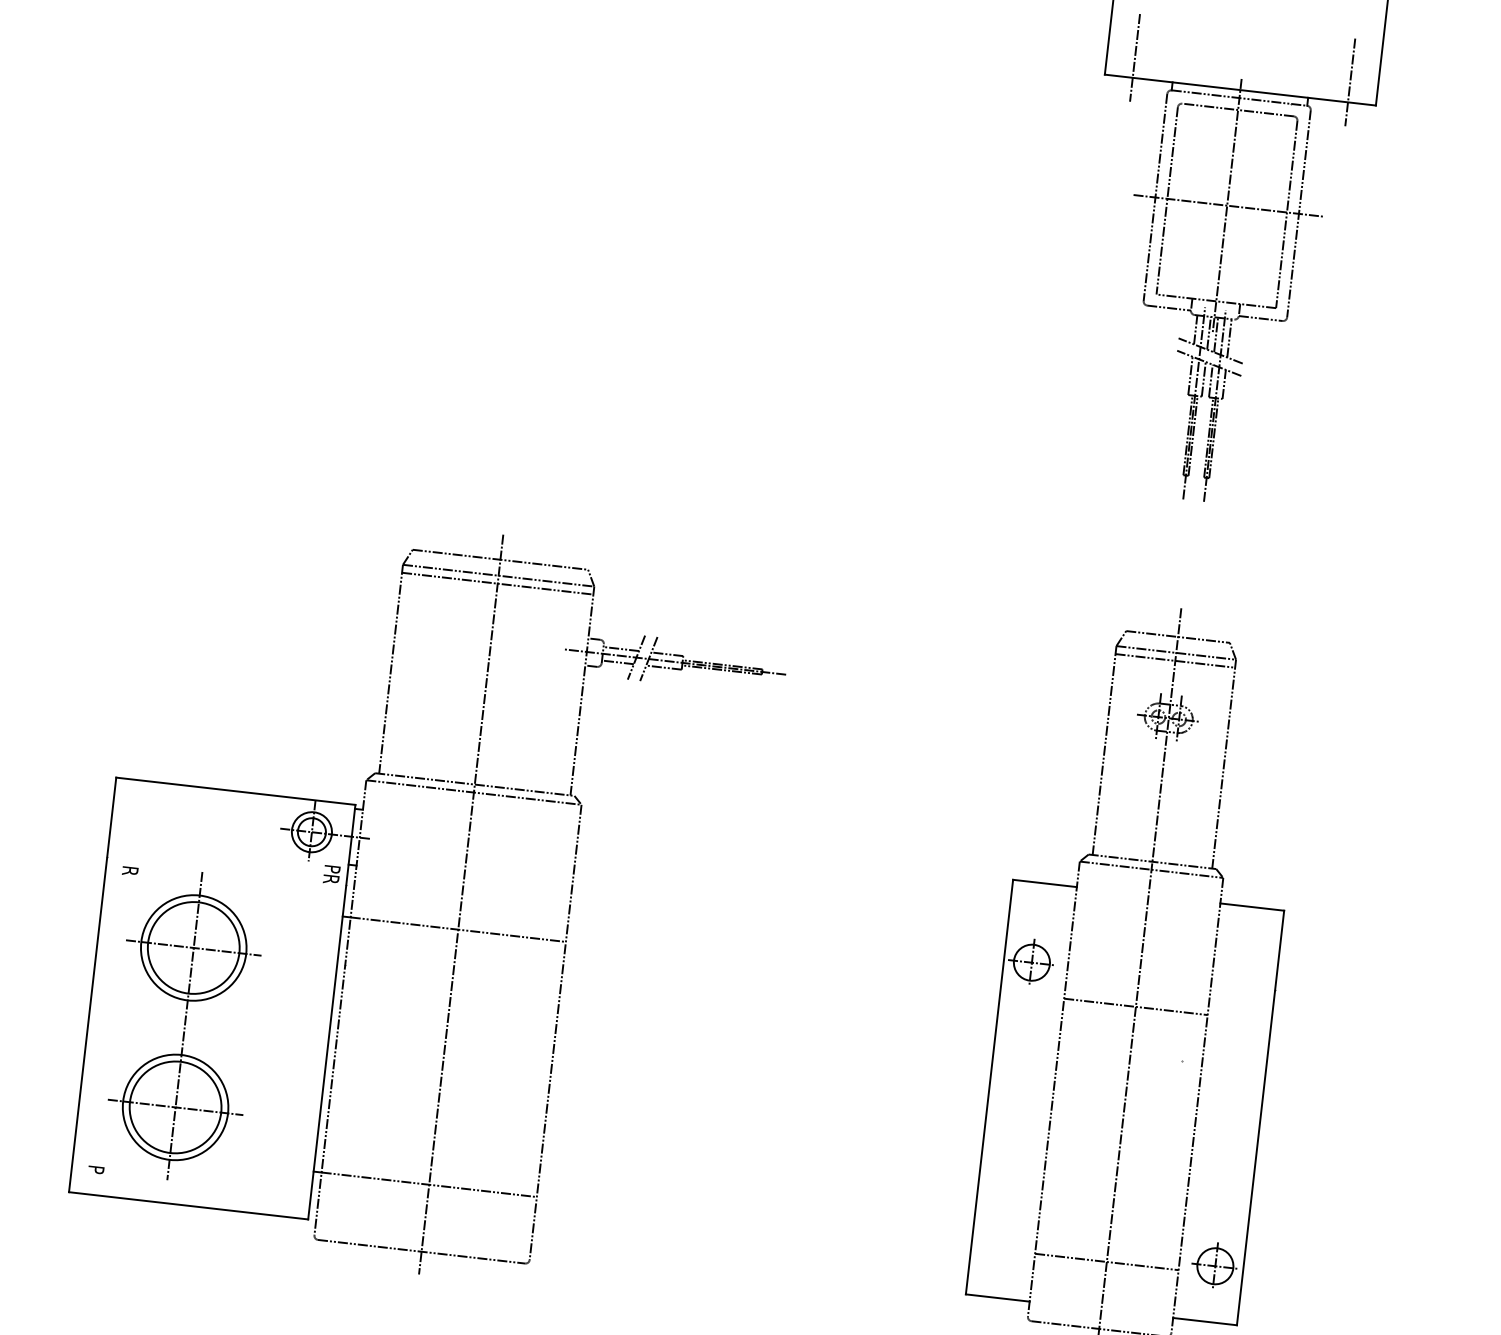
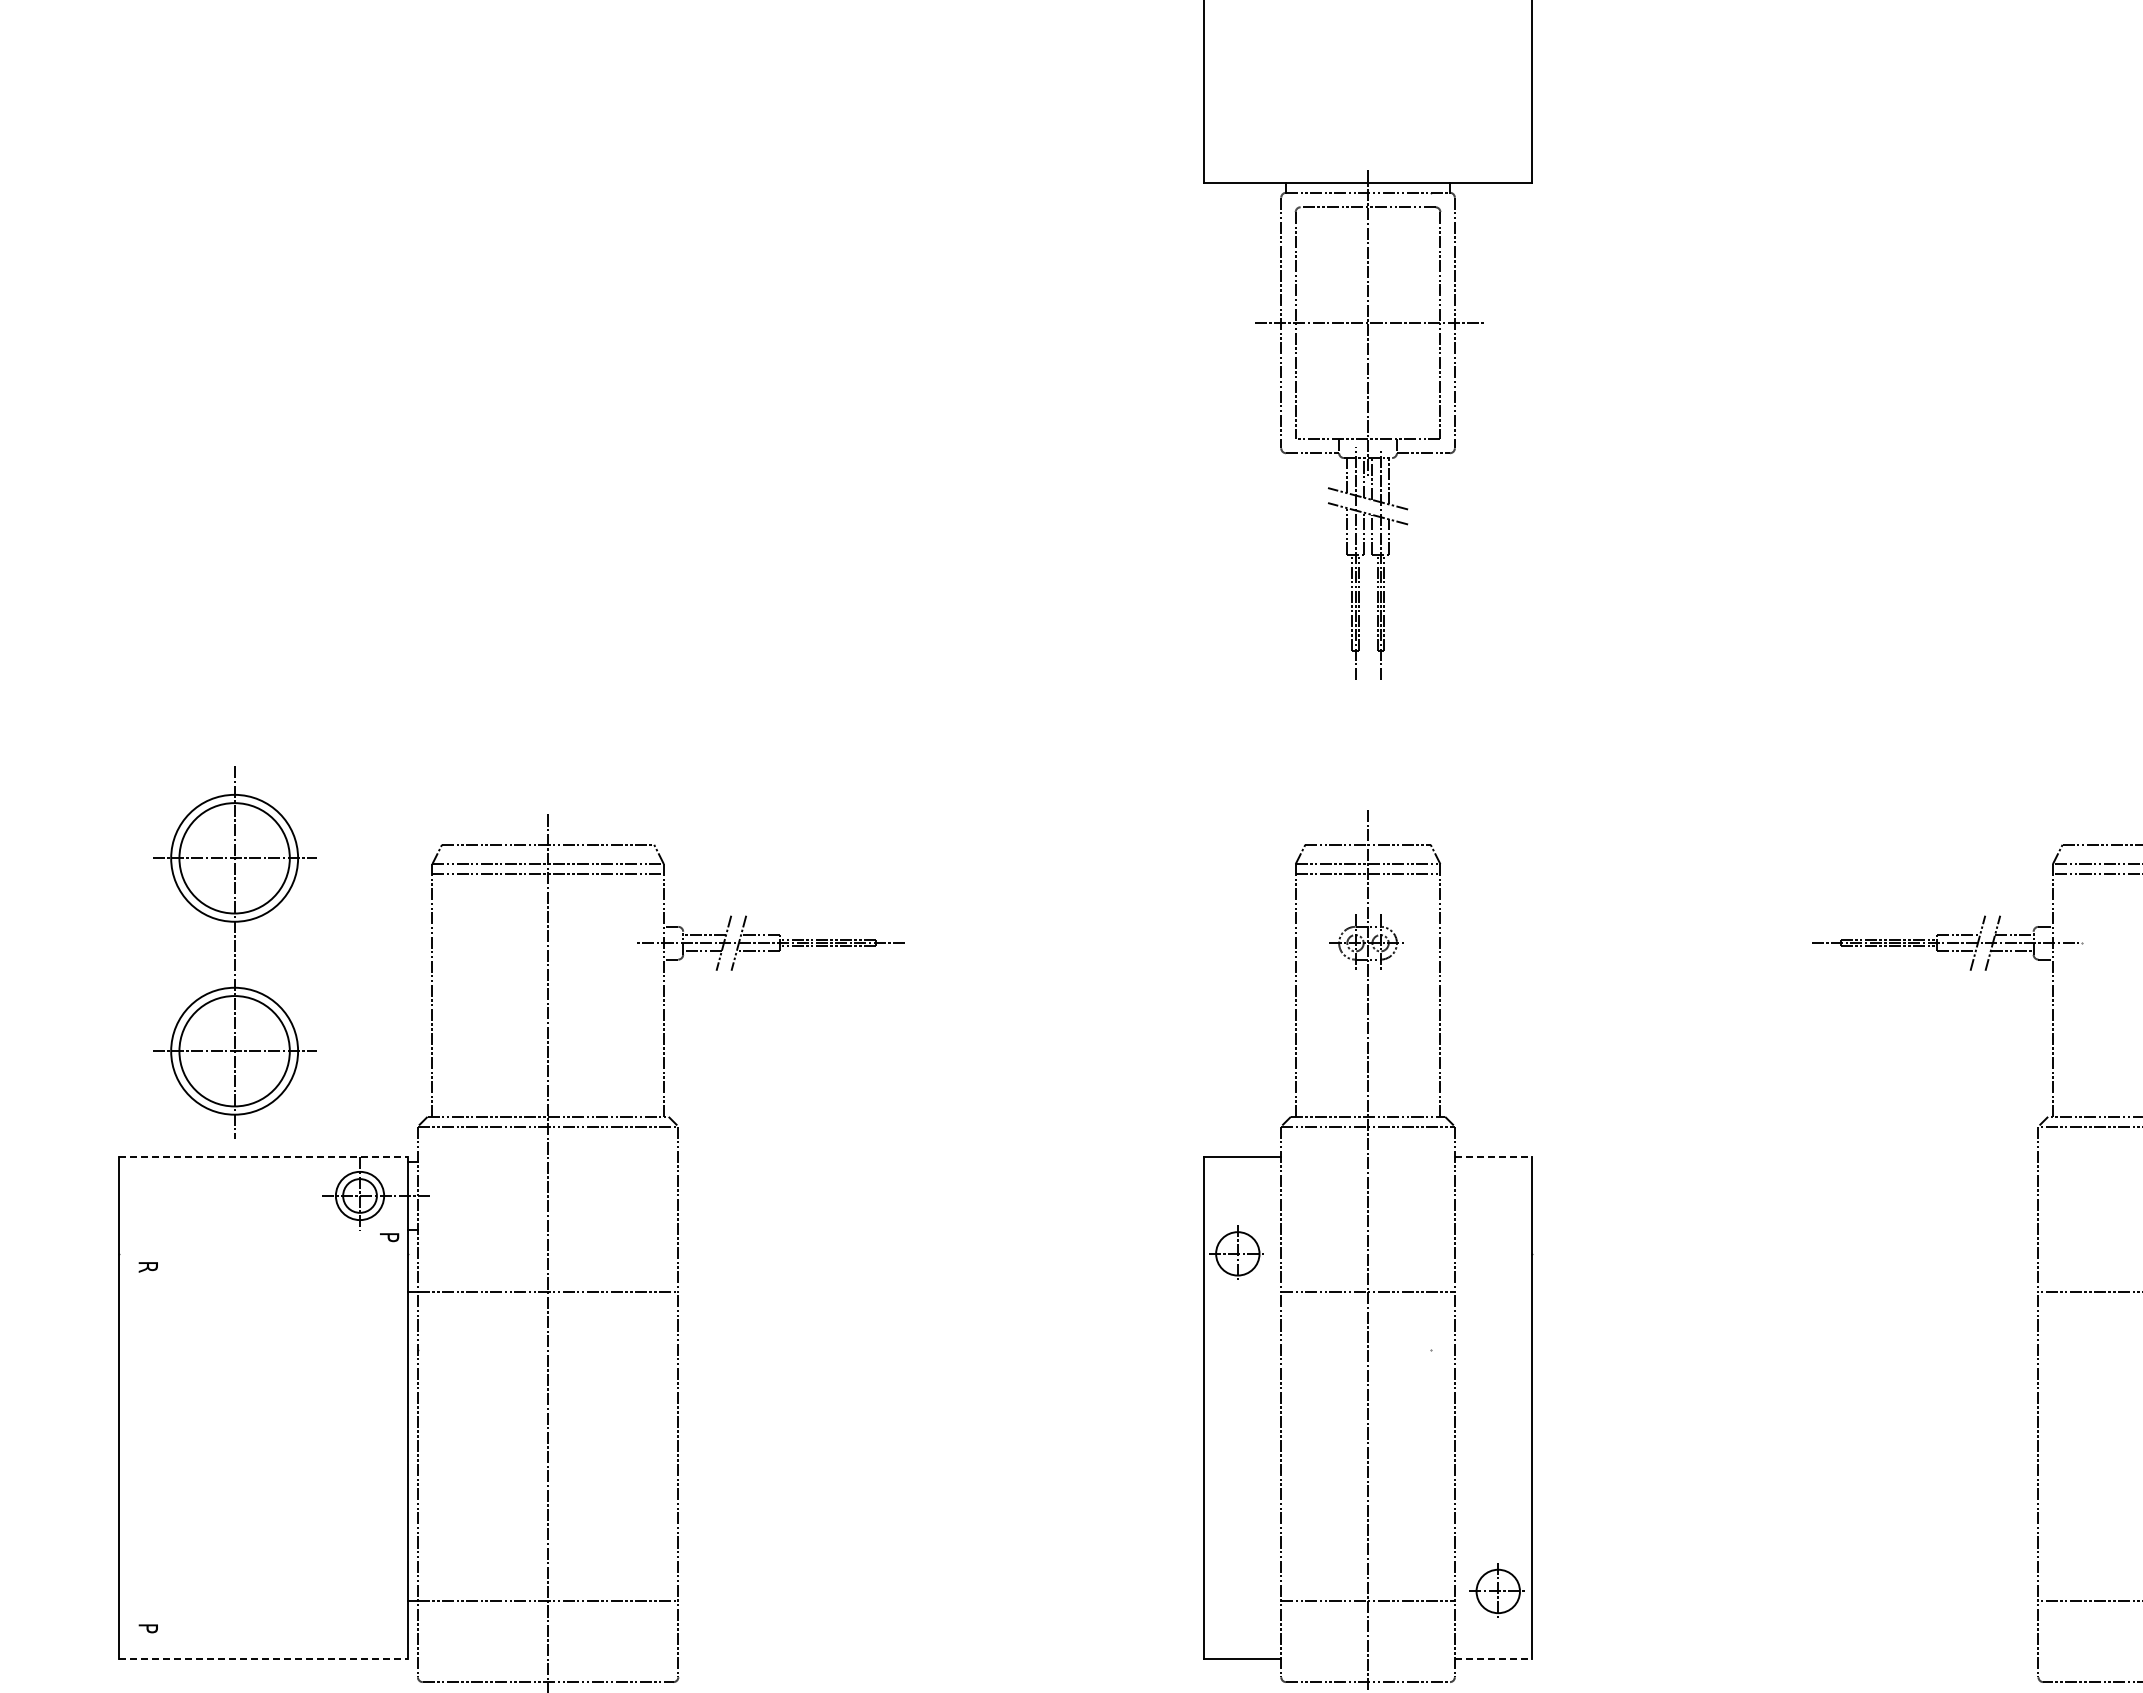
line: (1134, 57) -> (1237, 158), removed
line: (1350, 82) -> (1498, 158), removed
line: (235, 791) -> (263, 1157), solid -> dashed
text: (331, 879) -> (389, 1249), PR -> P
line: (1252, 907) -> (1493, 1157), solid -> dashed
part: (184, 1025) -> (234, 952), moved
line: (188, 1205) -> (263, 1658), solid -> dashed
line: (1205, 1321) -> (1493, 1658), solid -> dashed

